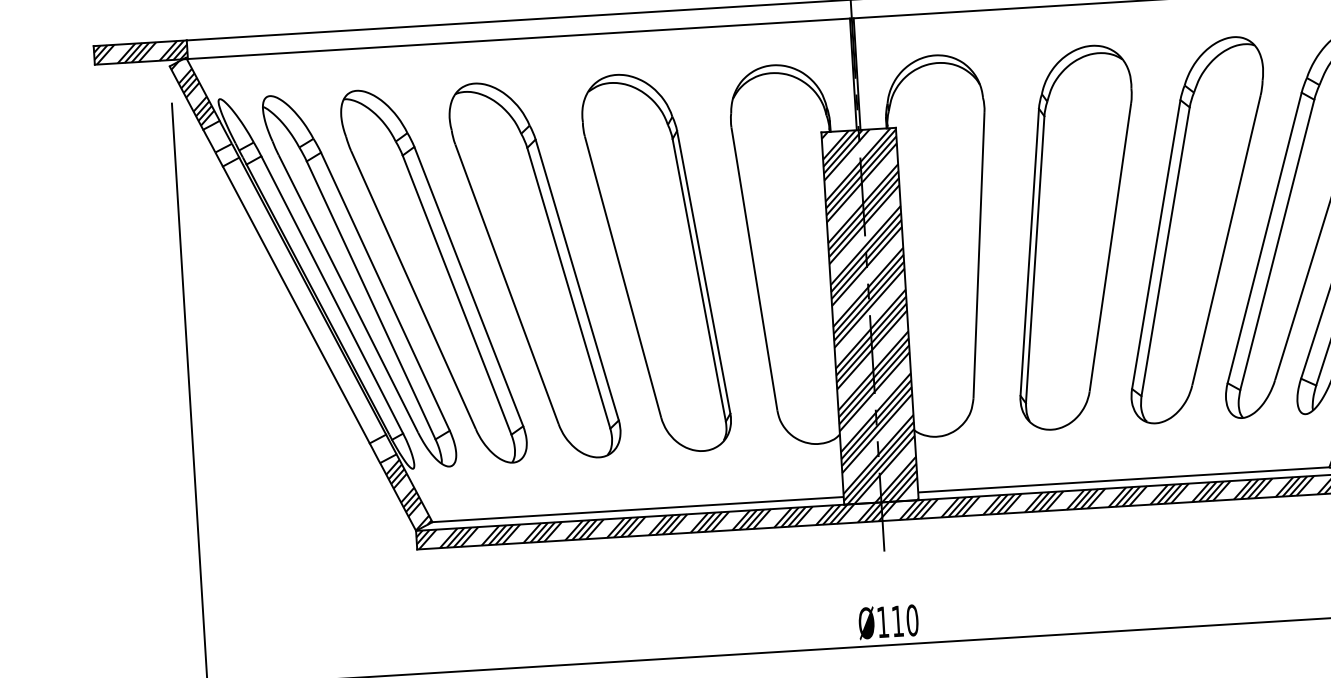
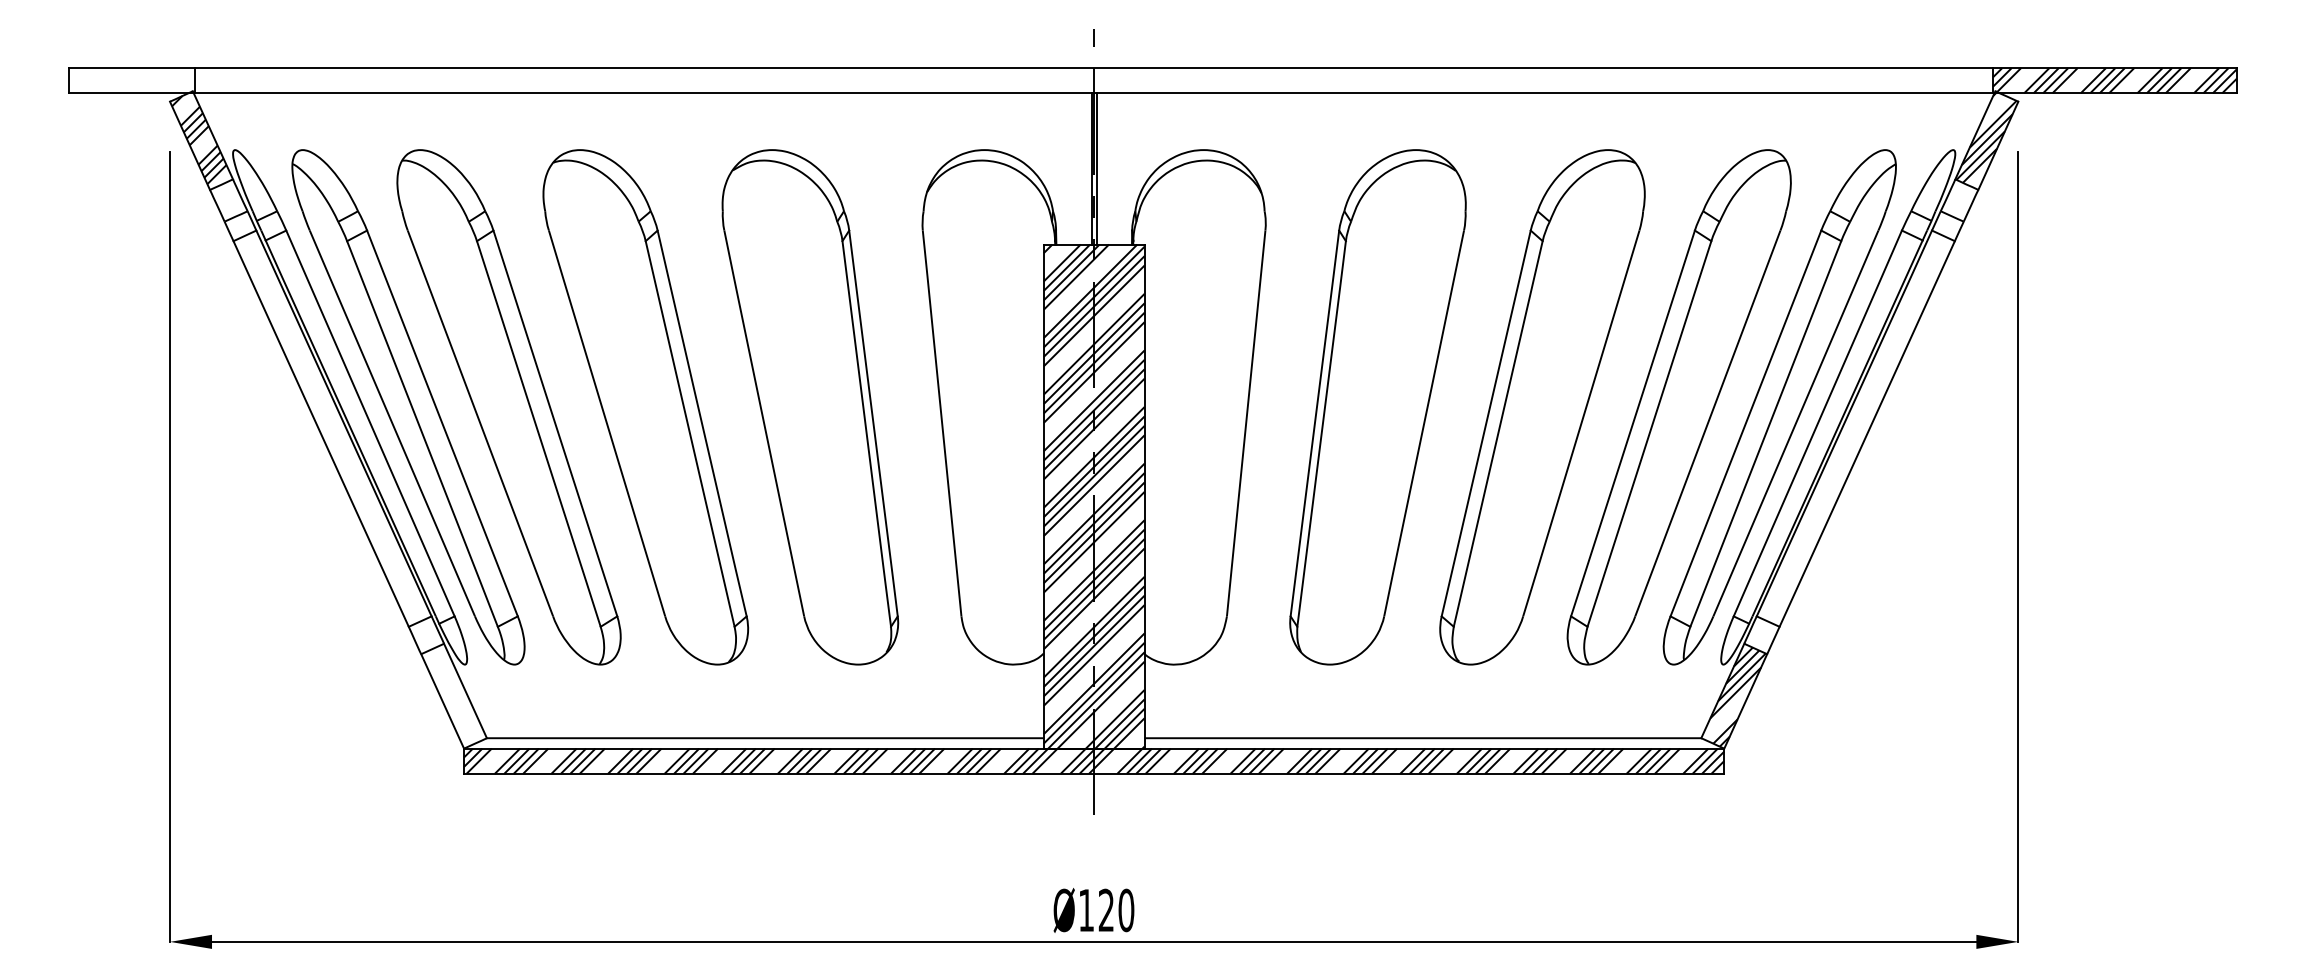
hatch: (141, 52) -> (132, 80), removed
hatch: (408, 494) -> (456, 699), removed
text: (897, 620) -> (1105, 909), Ø110 -> Ø120

